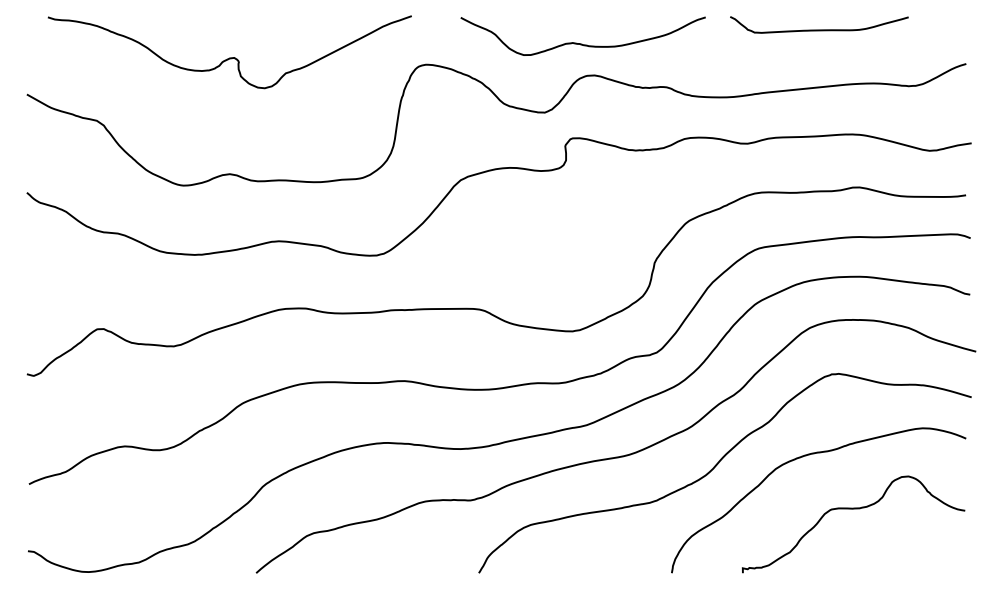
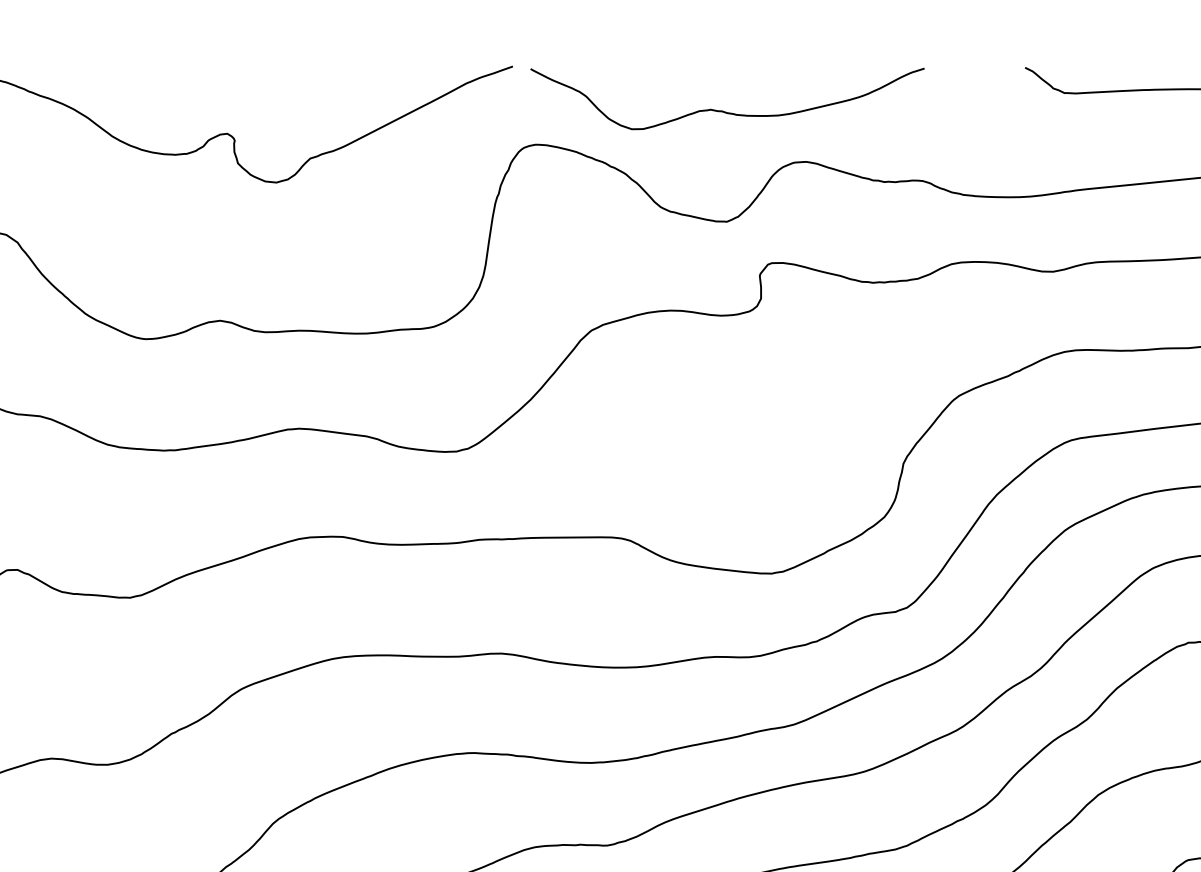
curve: (582, 43) -> (726, 110), moved

